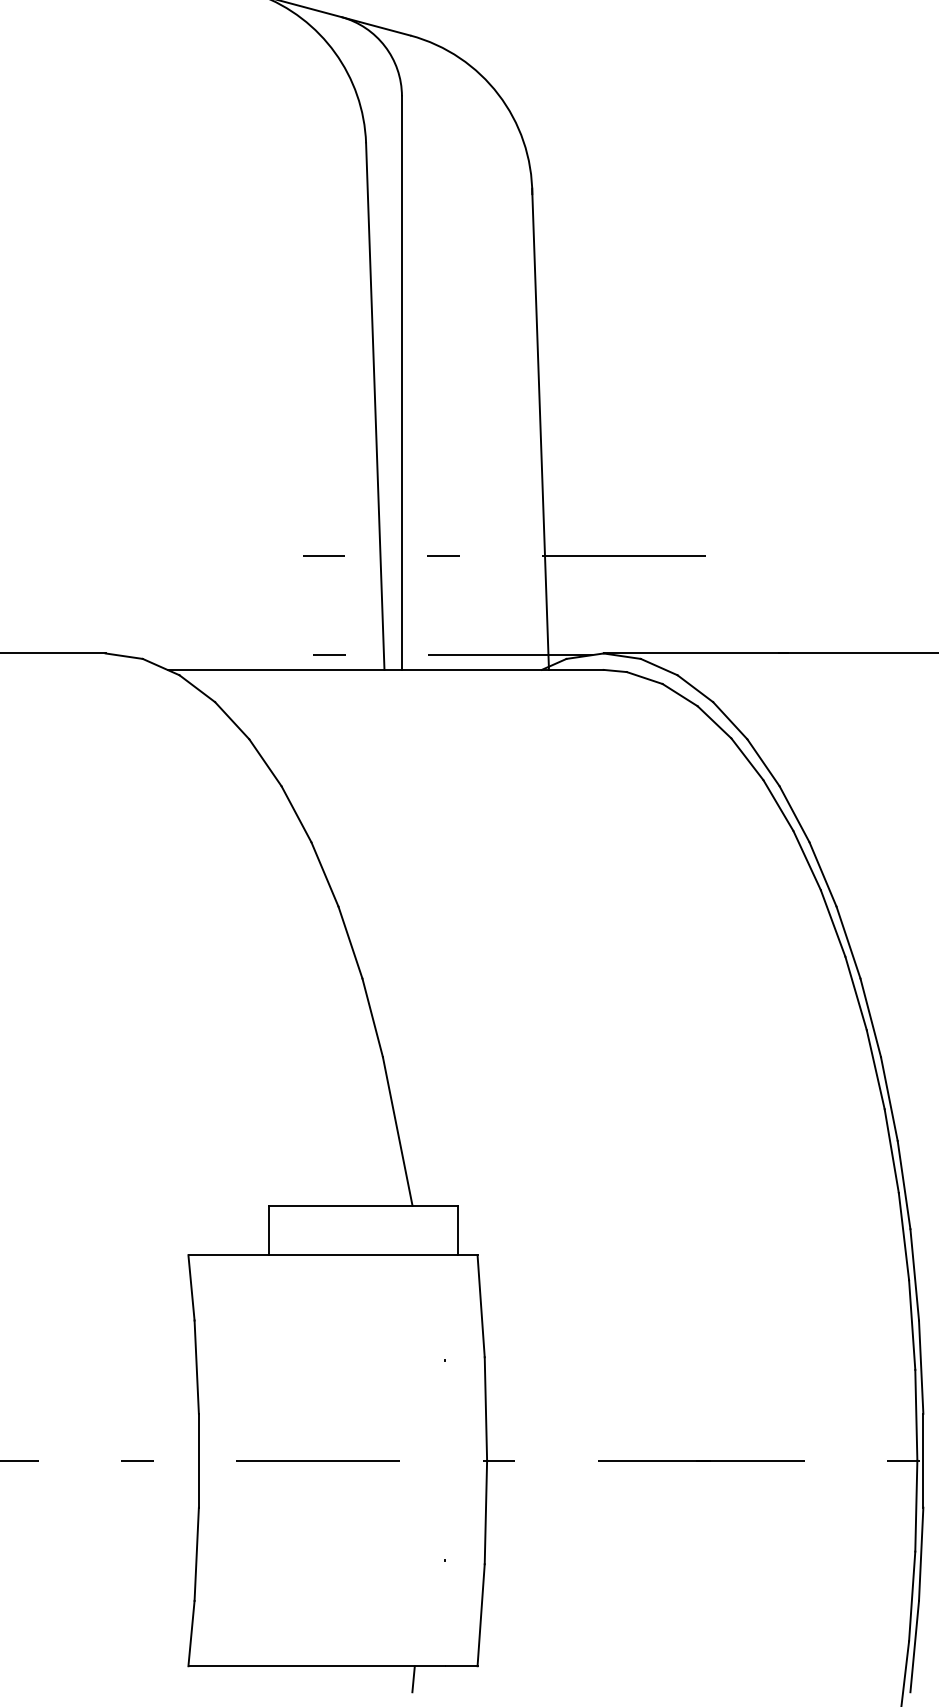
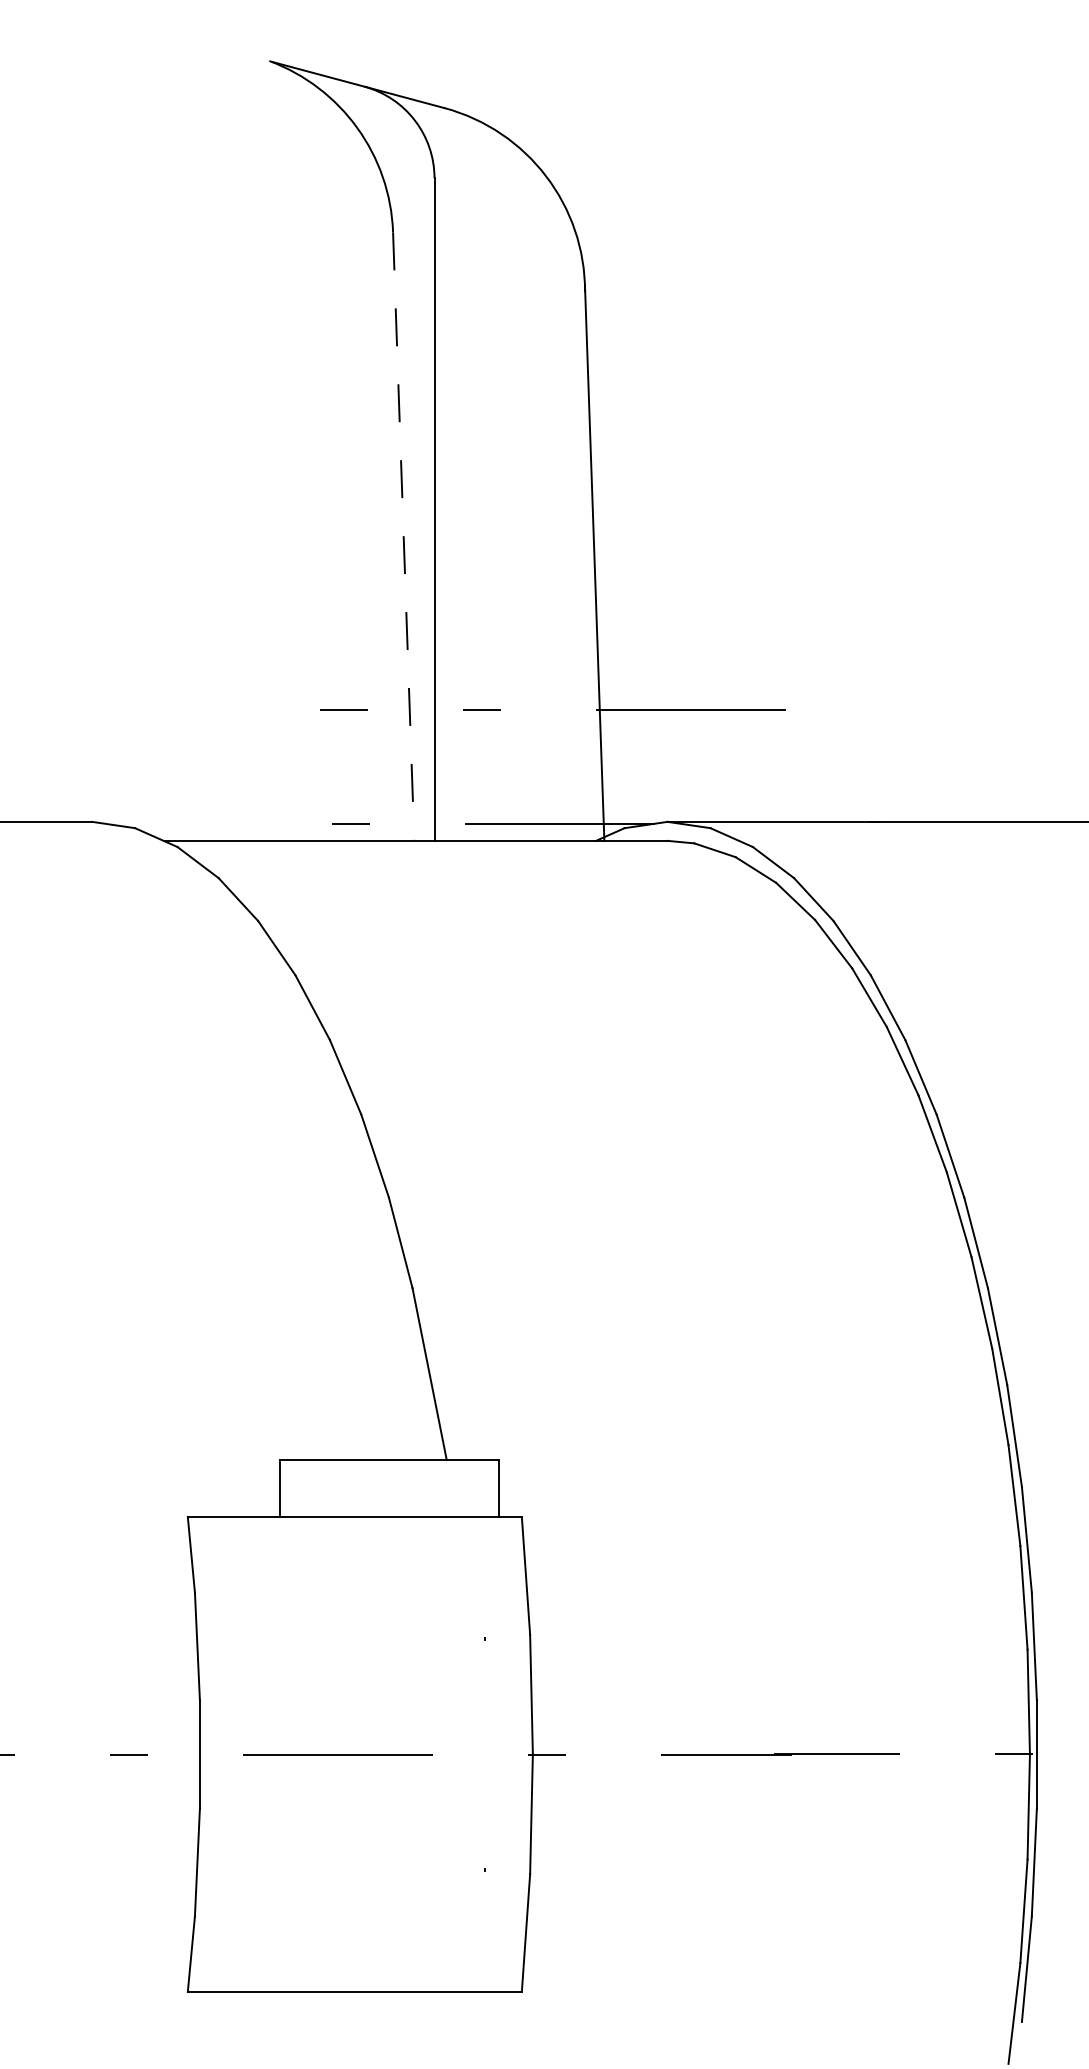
line: (375, 407) -> (403, 537), solid -> dashed
line: (413, 1678) -> (447, 2006), removed

